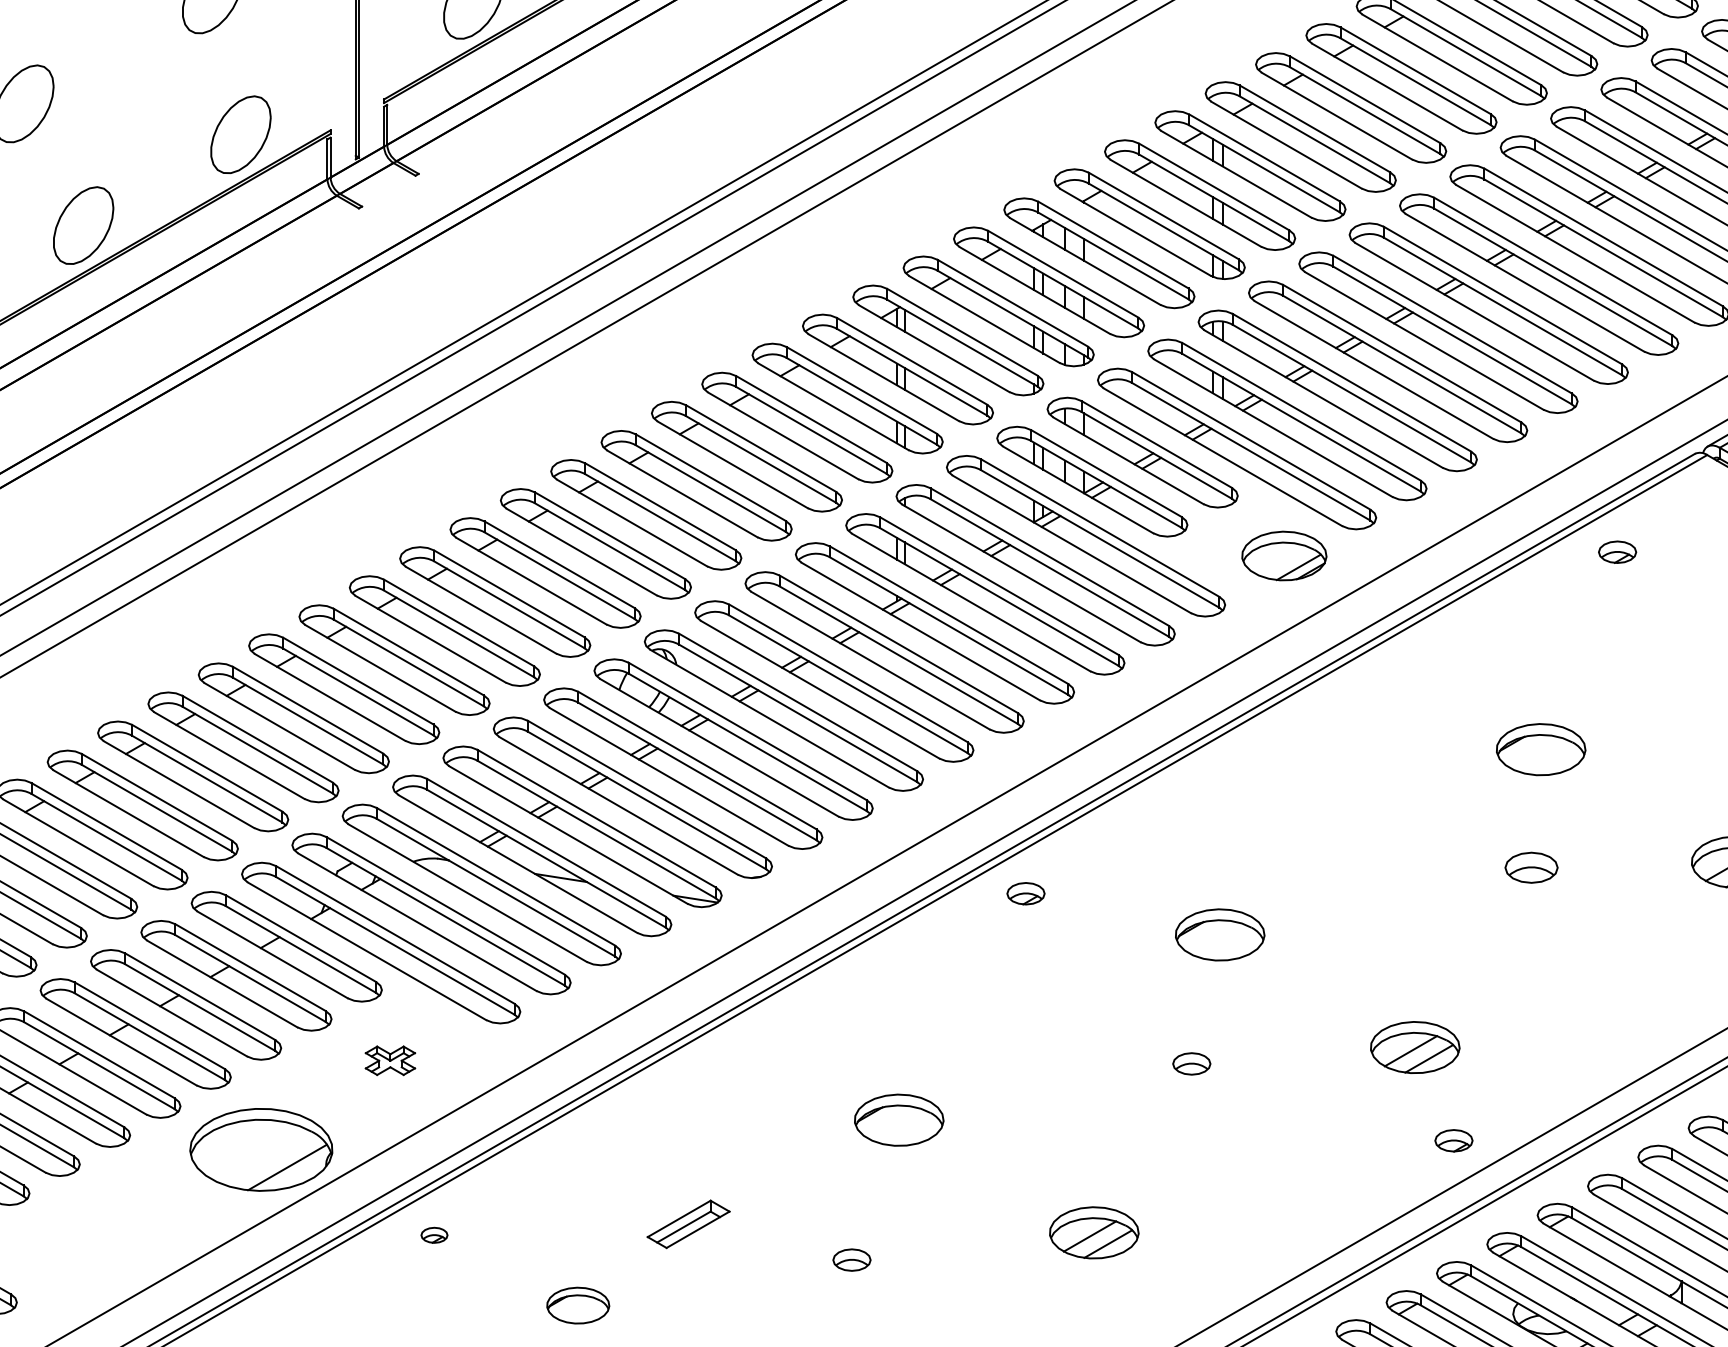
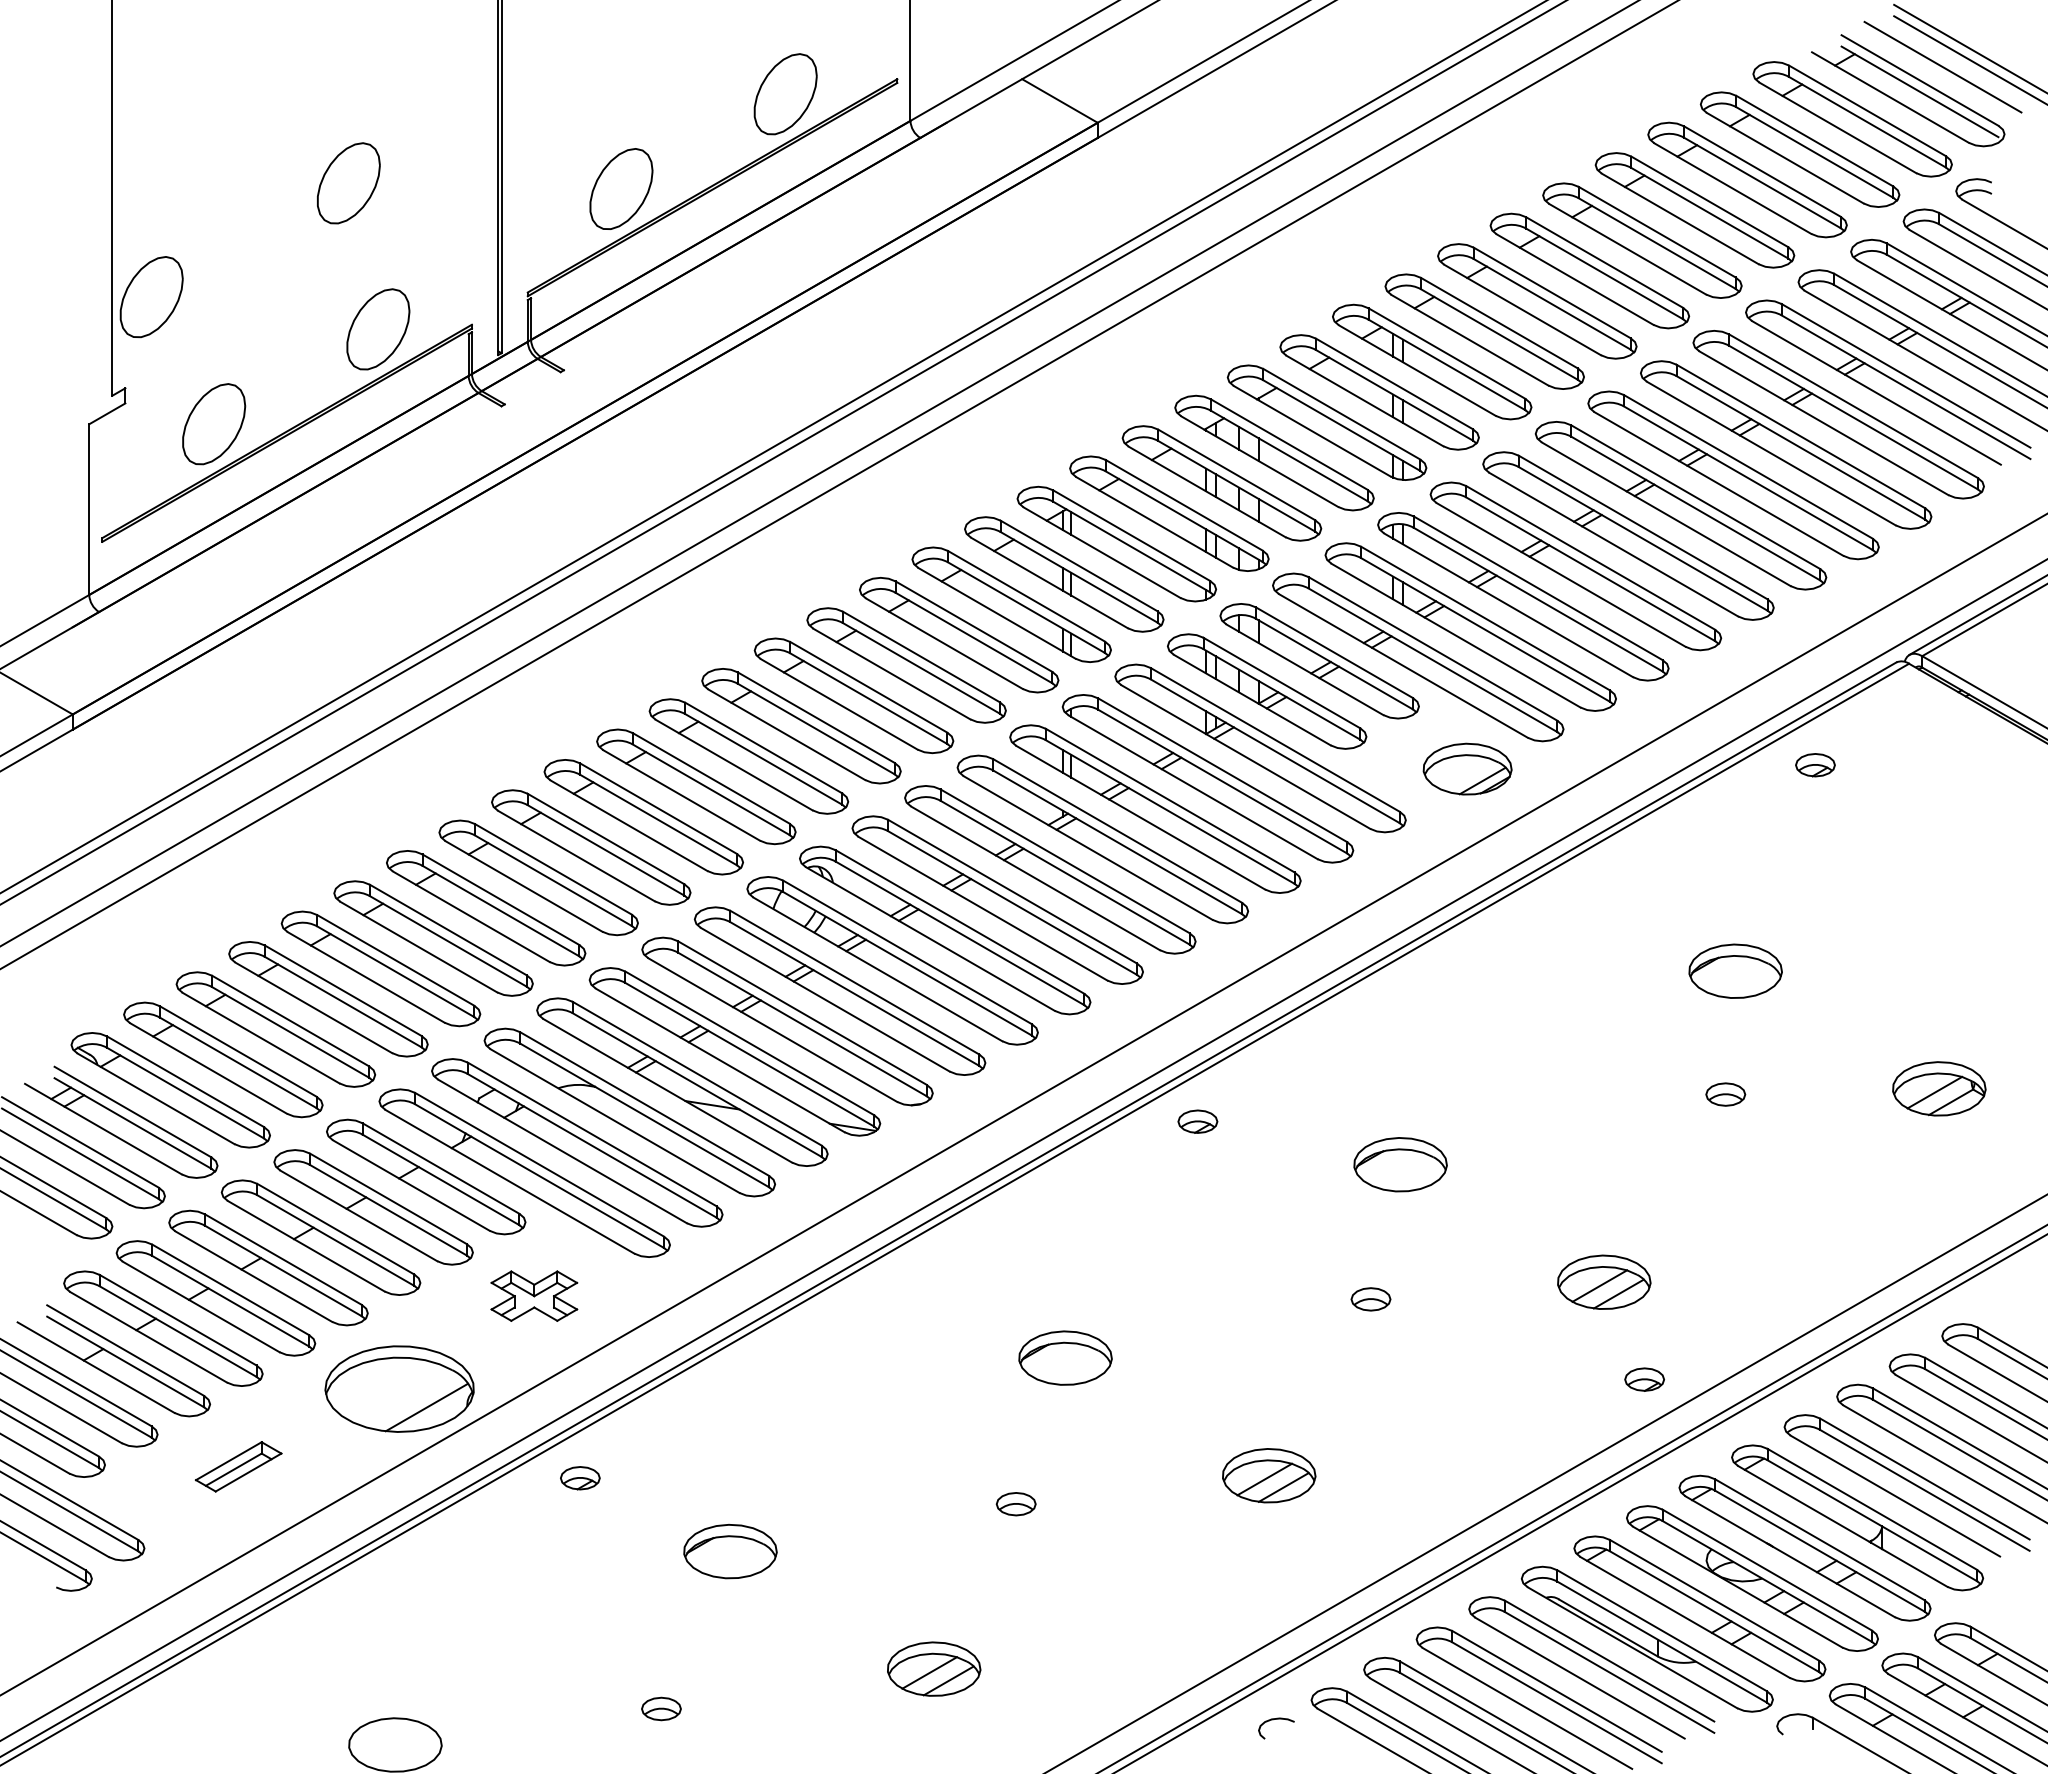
part: (1531, 867) -> (1725, 1094), size x0.71
part: (390, 1060) -> (534, 1295), size x1.67
part: (688, 1224) -> (238, 1466), moved
part: (434, 1235) -> (580, 1478), size x1.43
part: (578, 1305) -> (730, 1551), size x1.43

